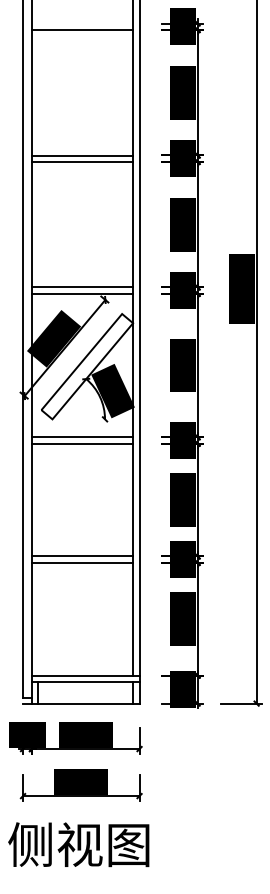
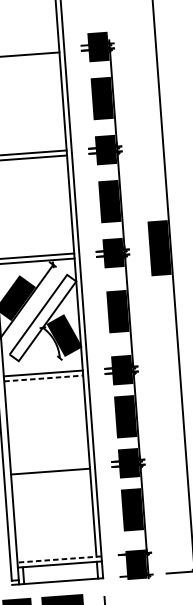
line: (82, 443) -> (43, 378), solid -> dashed
line: (82, 556) -> (50, 466), removed
line: (85, 675) -> (59, 559), solid -> dashed

